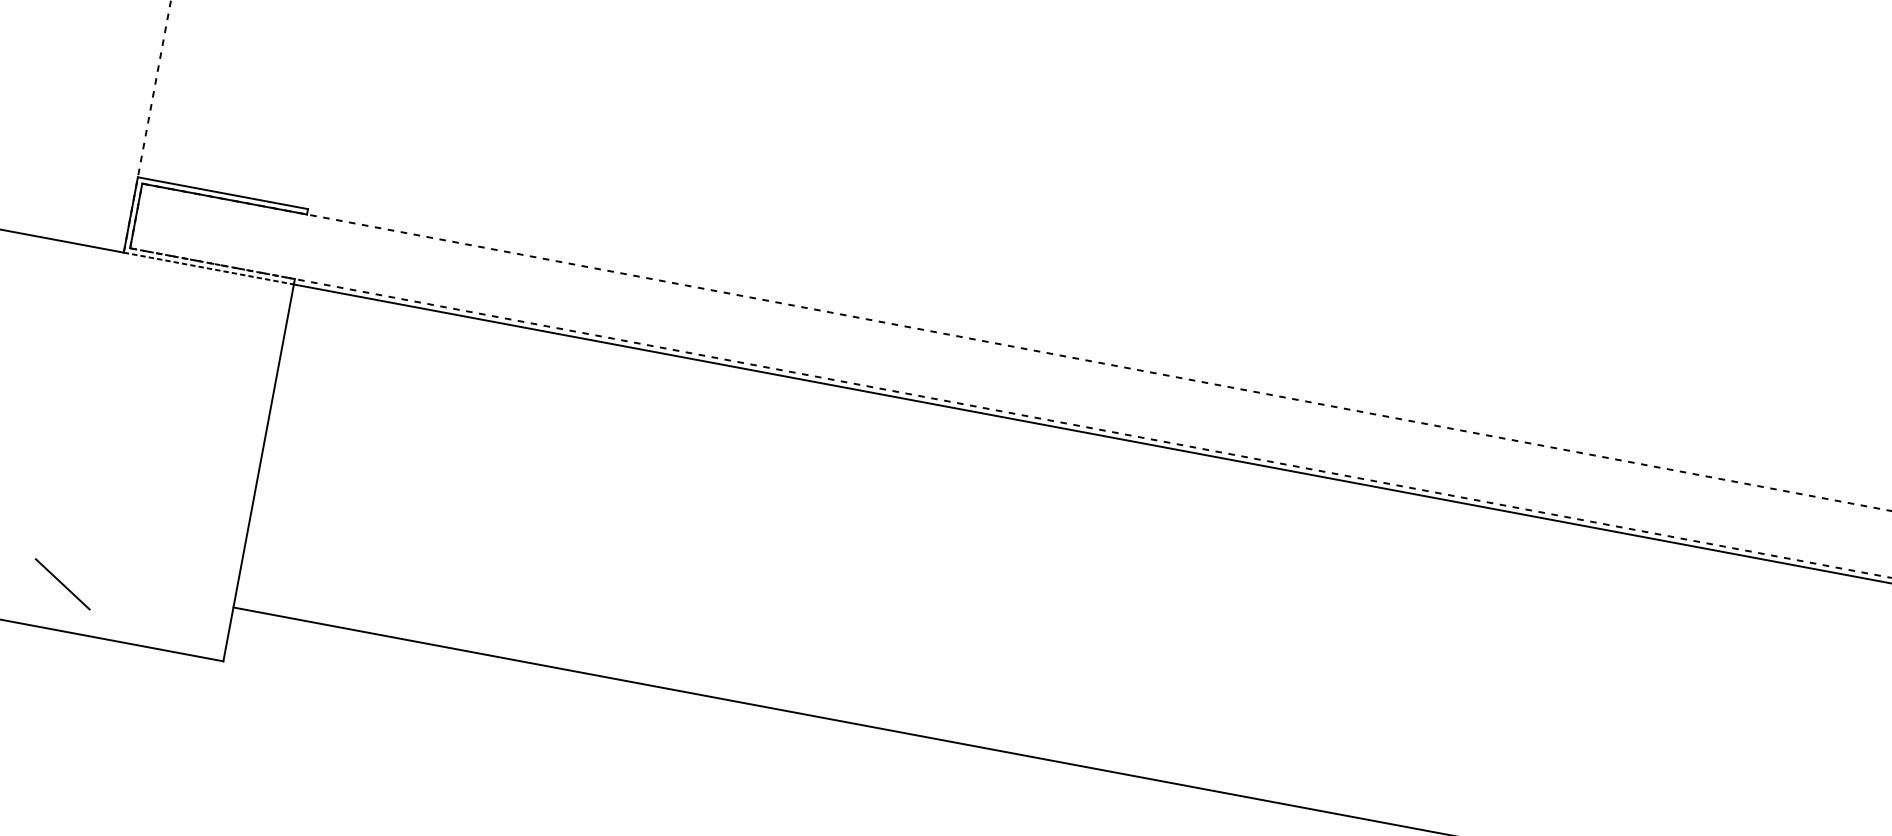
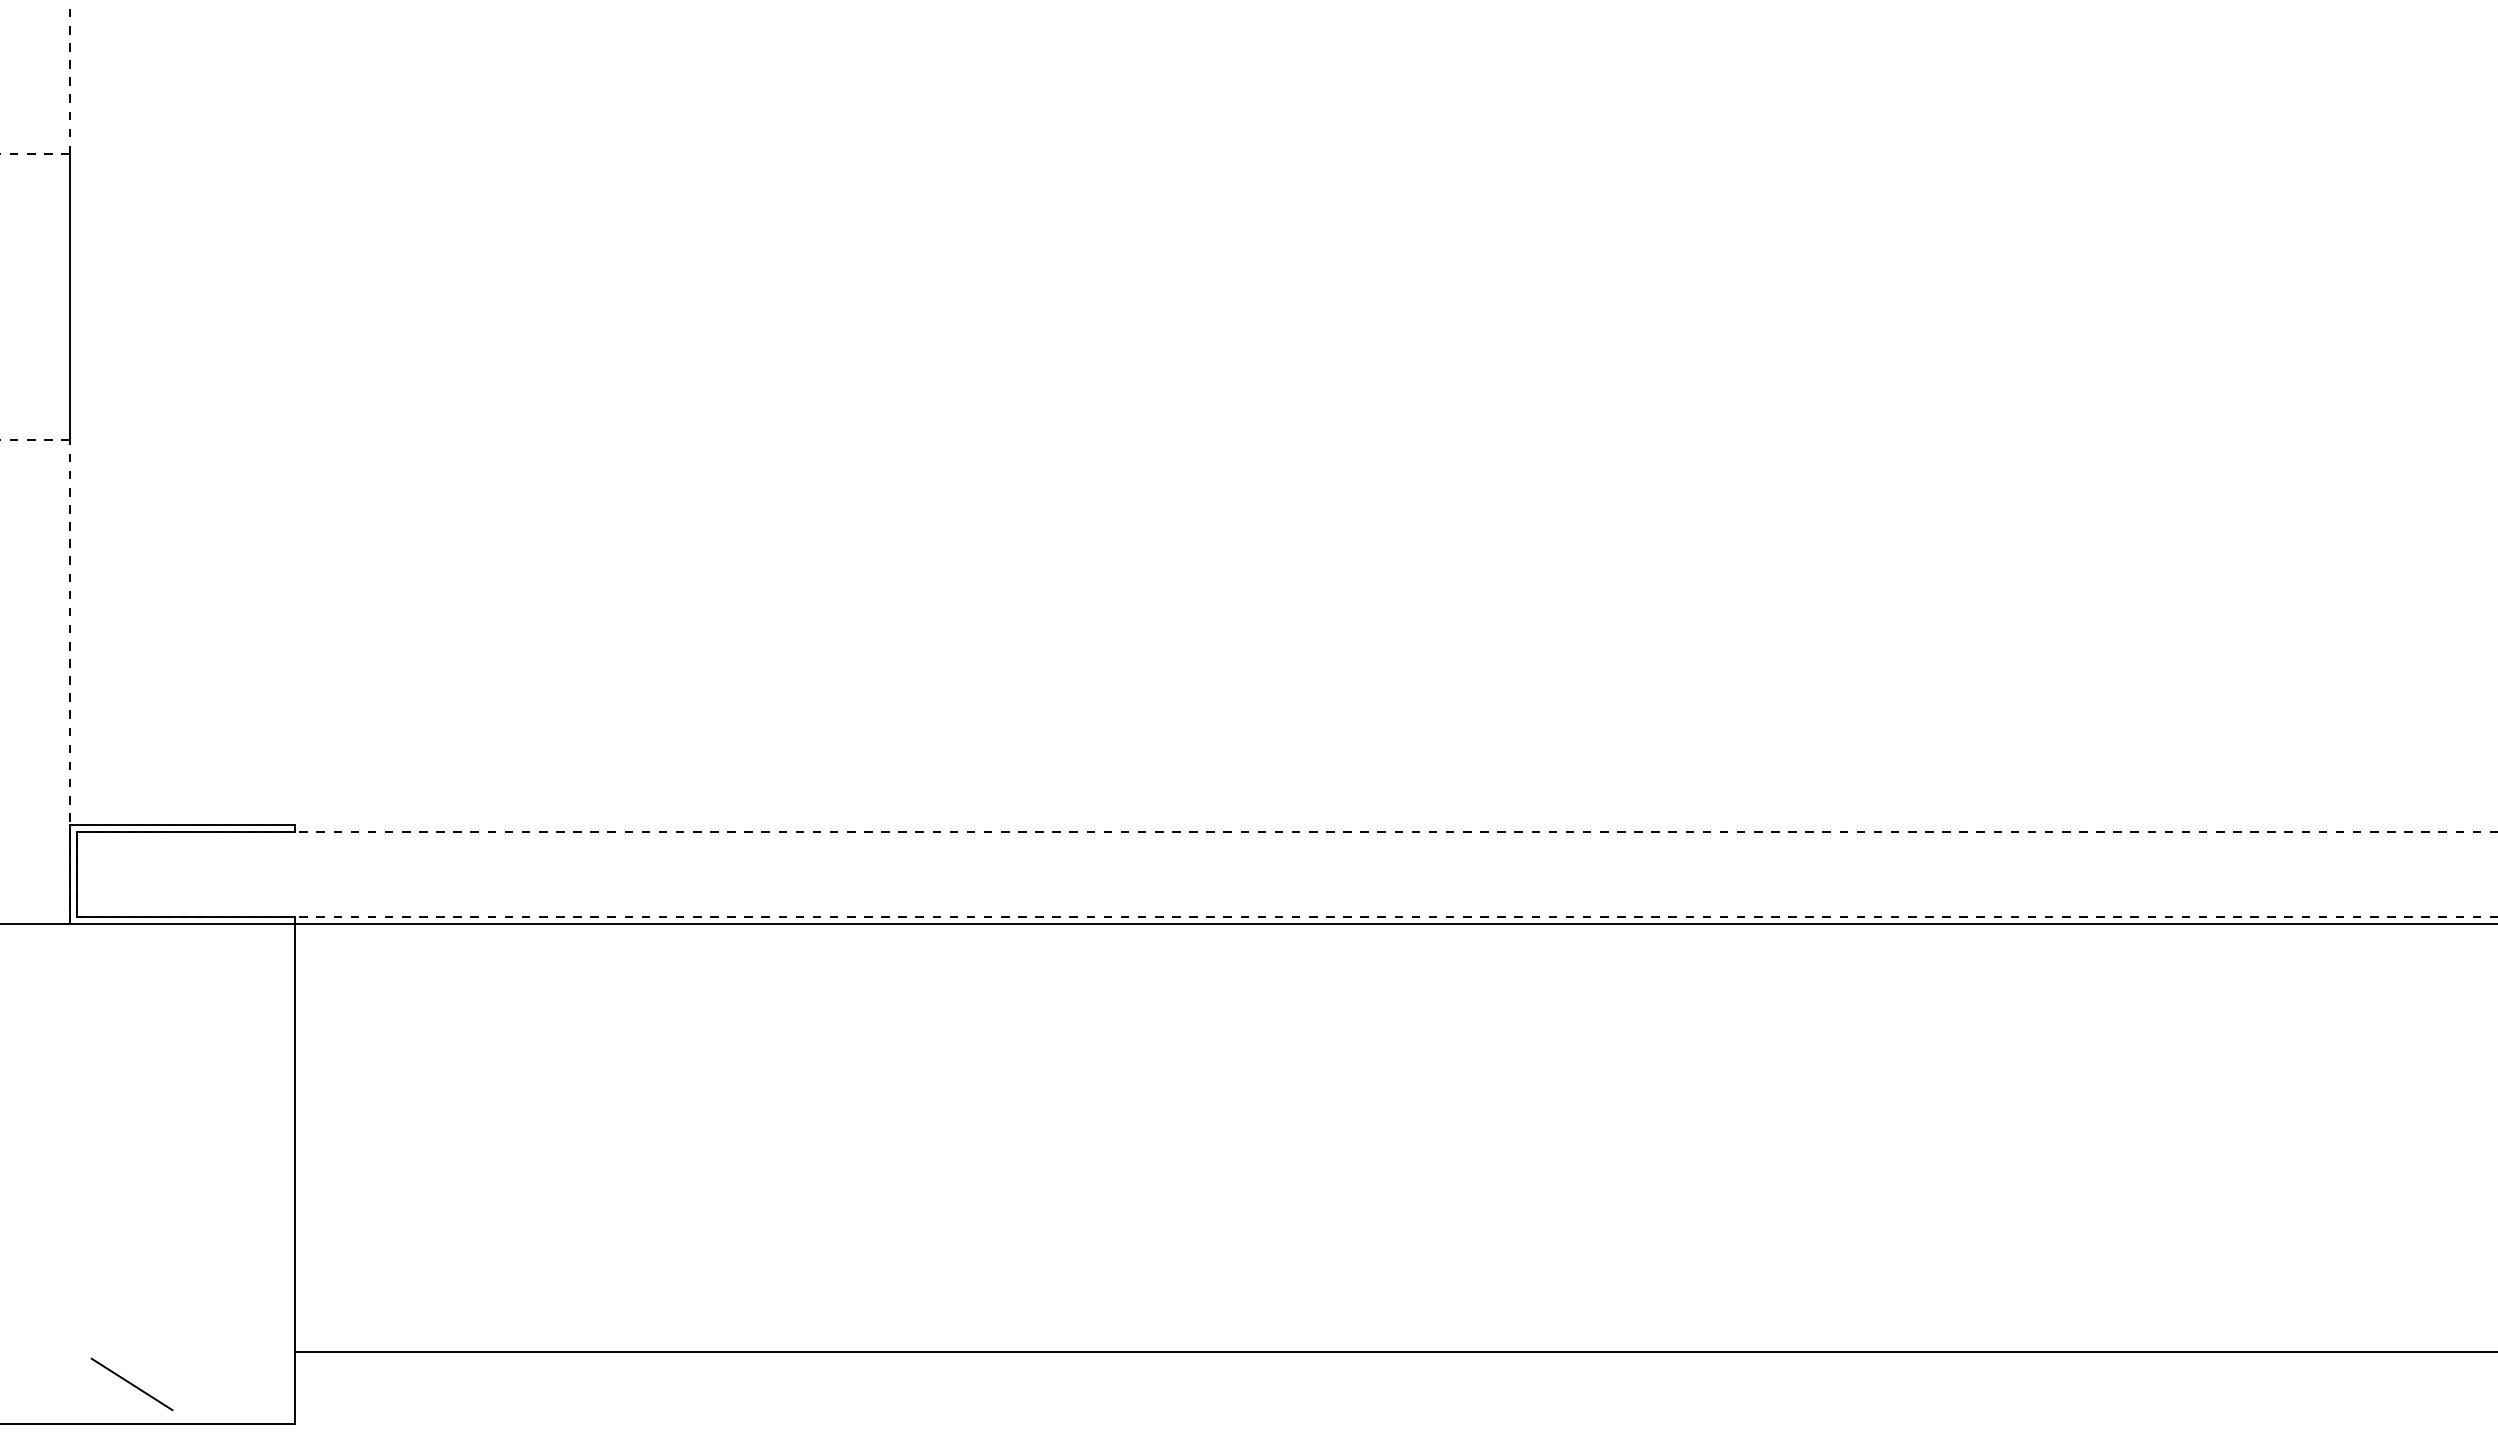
line: (212, 263) -> (185, 917), dashed -> solid
line: (208, 268) -> (182, 924), dashed -> solid
line: (62, 584) -> (131, 1384), moved

